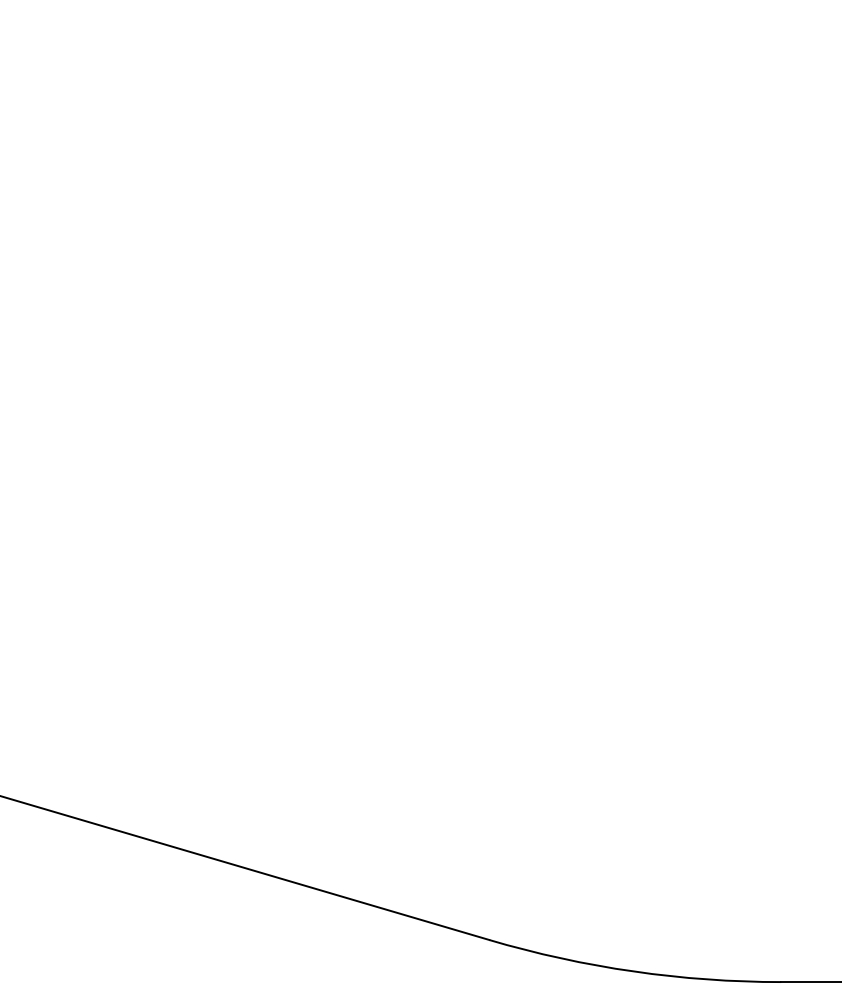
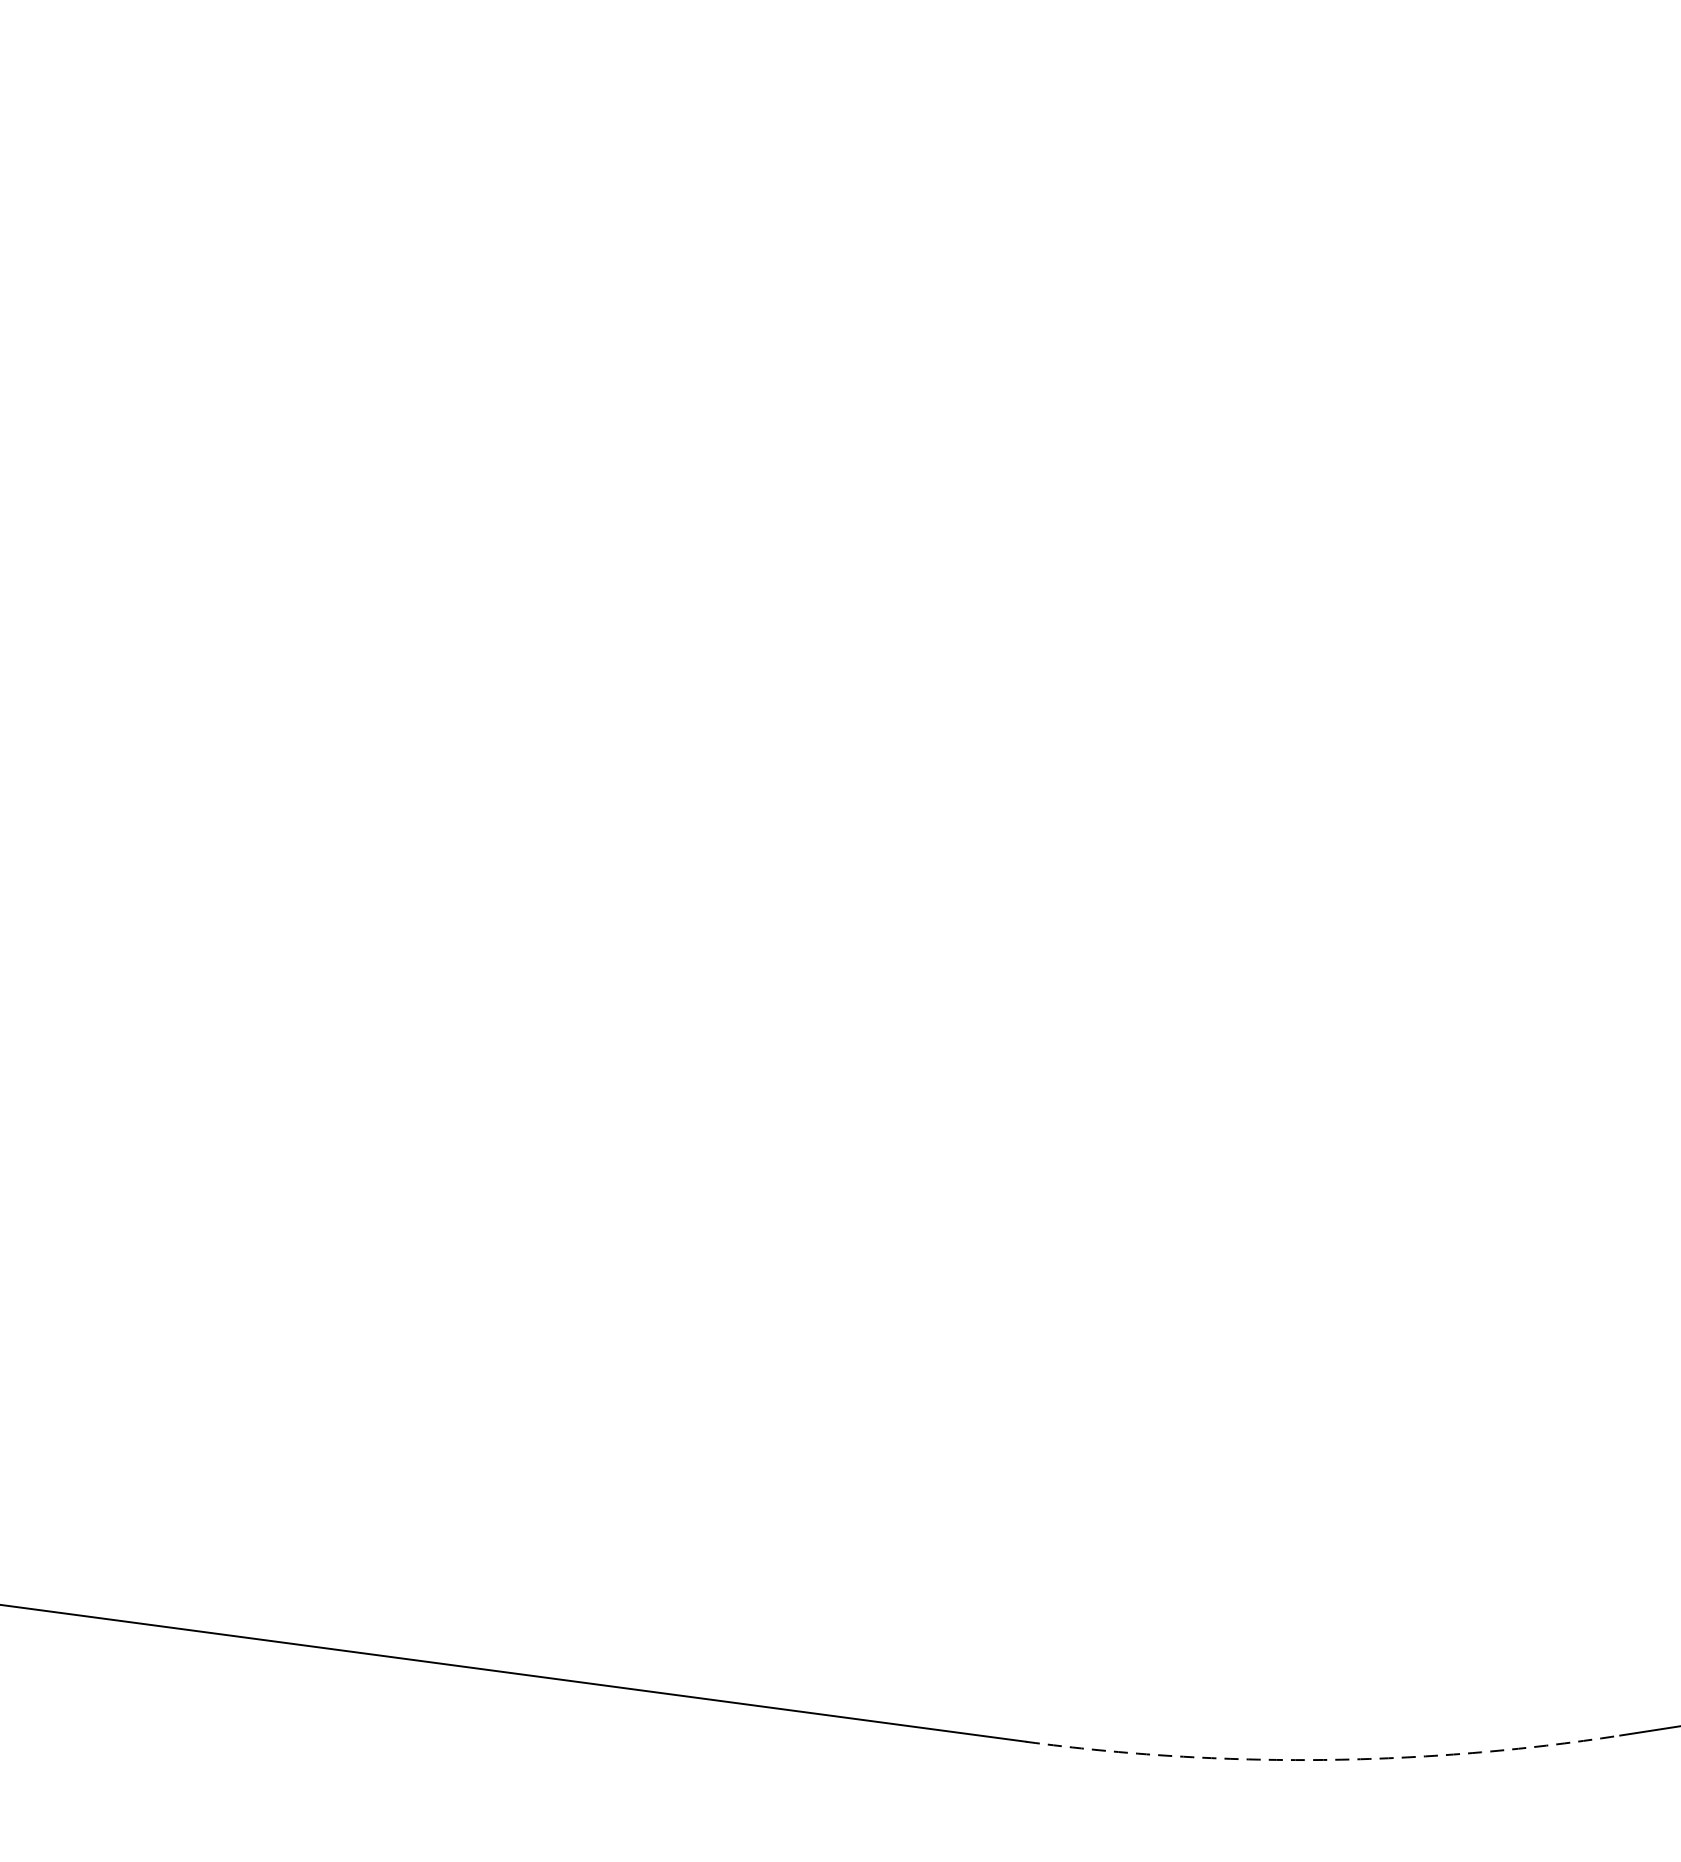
arc: (633, 971) -> (1322, 1760), solid -> dashed

